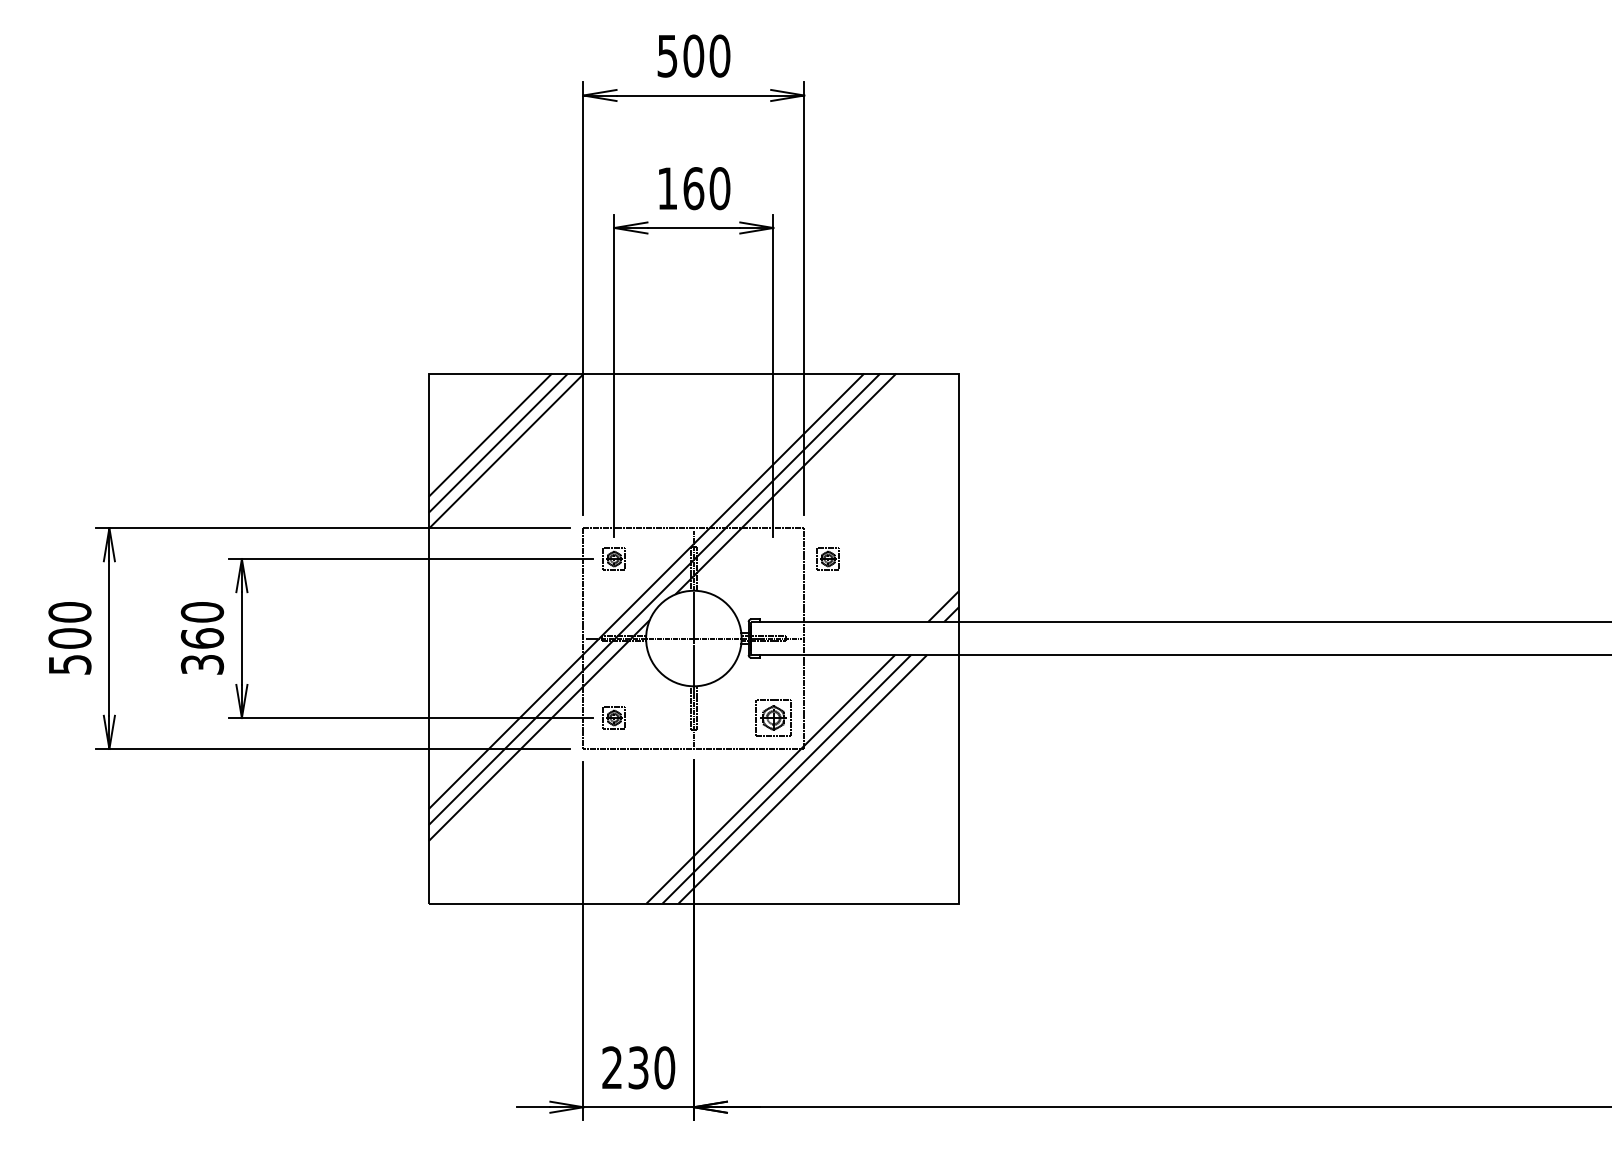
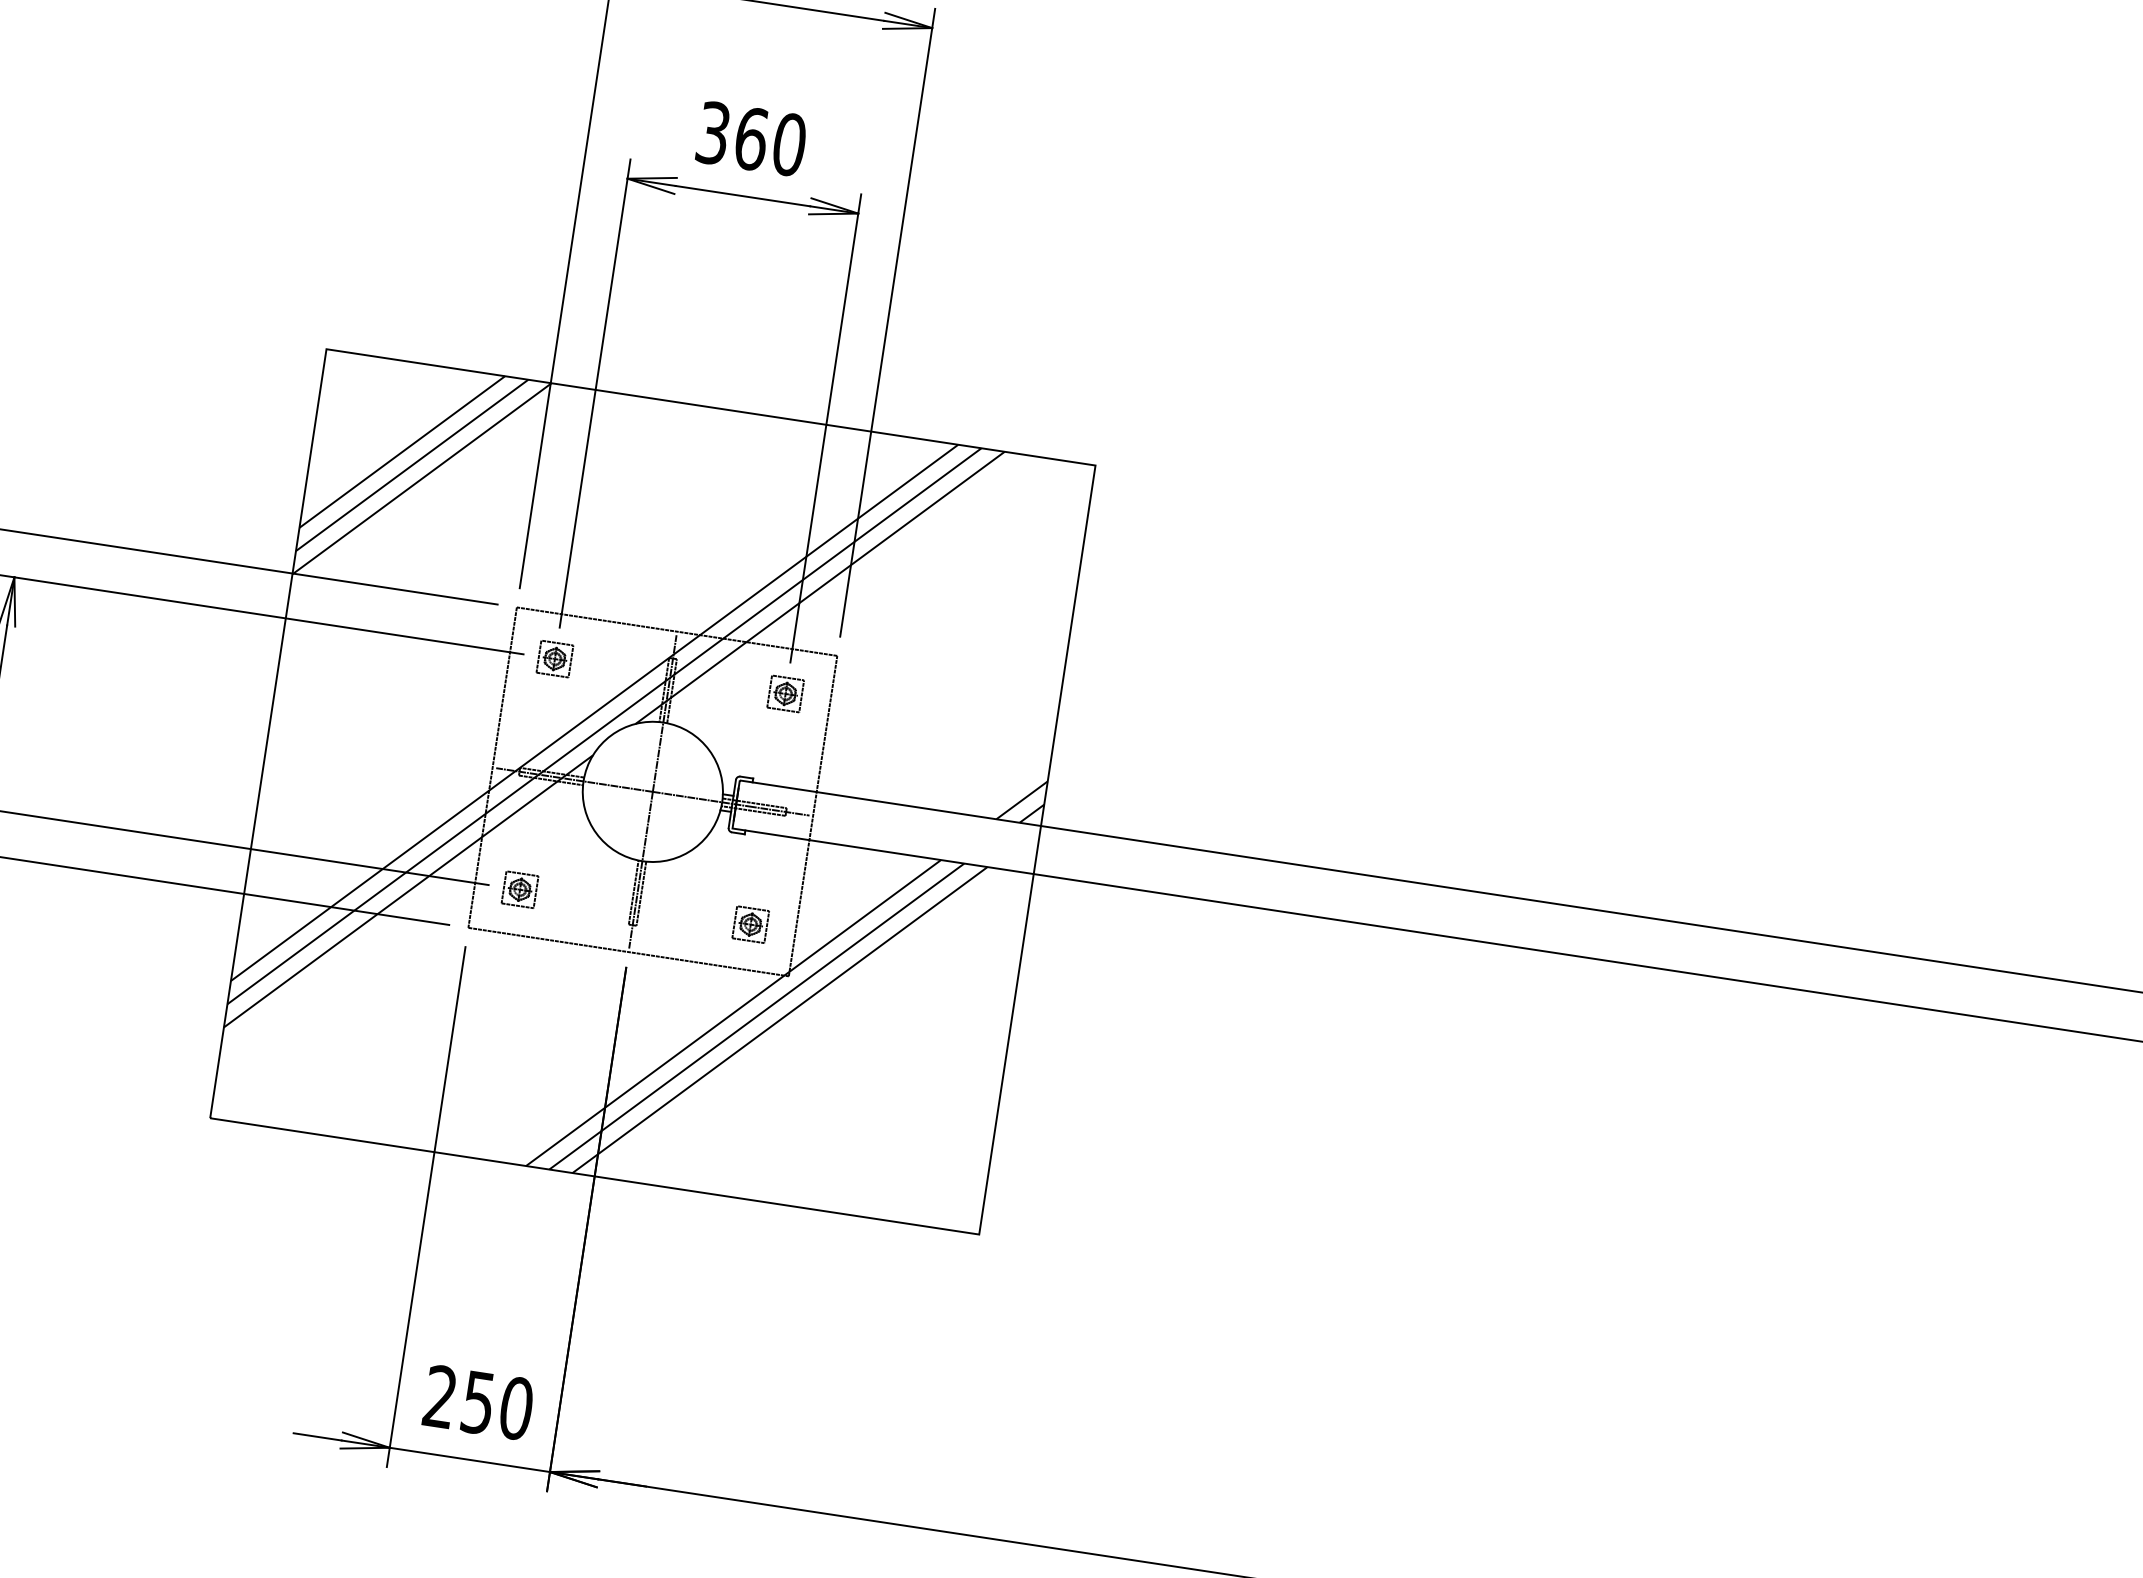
text: (667, 188) -> (713, 133), 160 -> 360
part: (827, 558) -> (784, 692), moved
part: (772, 717) -> (749, 923), size x0.62
text: (638, 1067) -> (478, 1402), 230 -> 250

